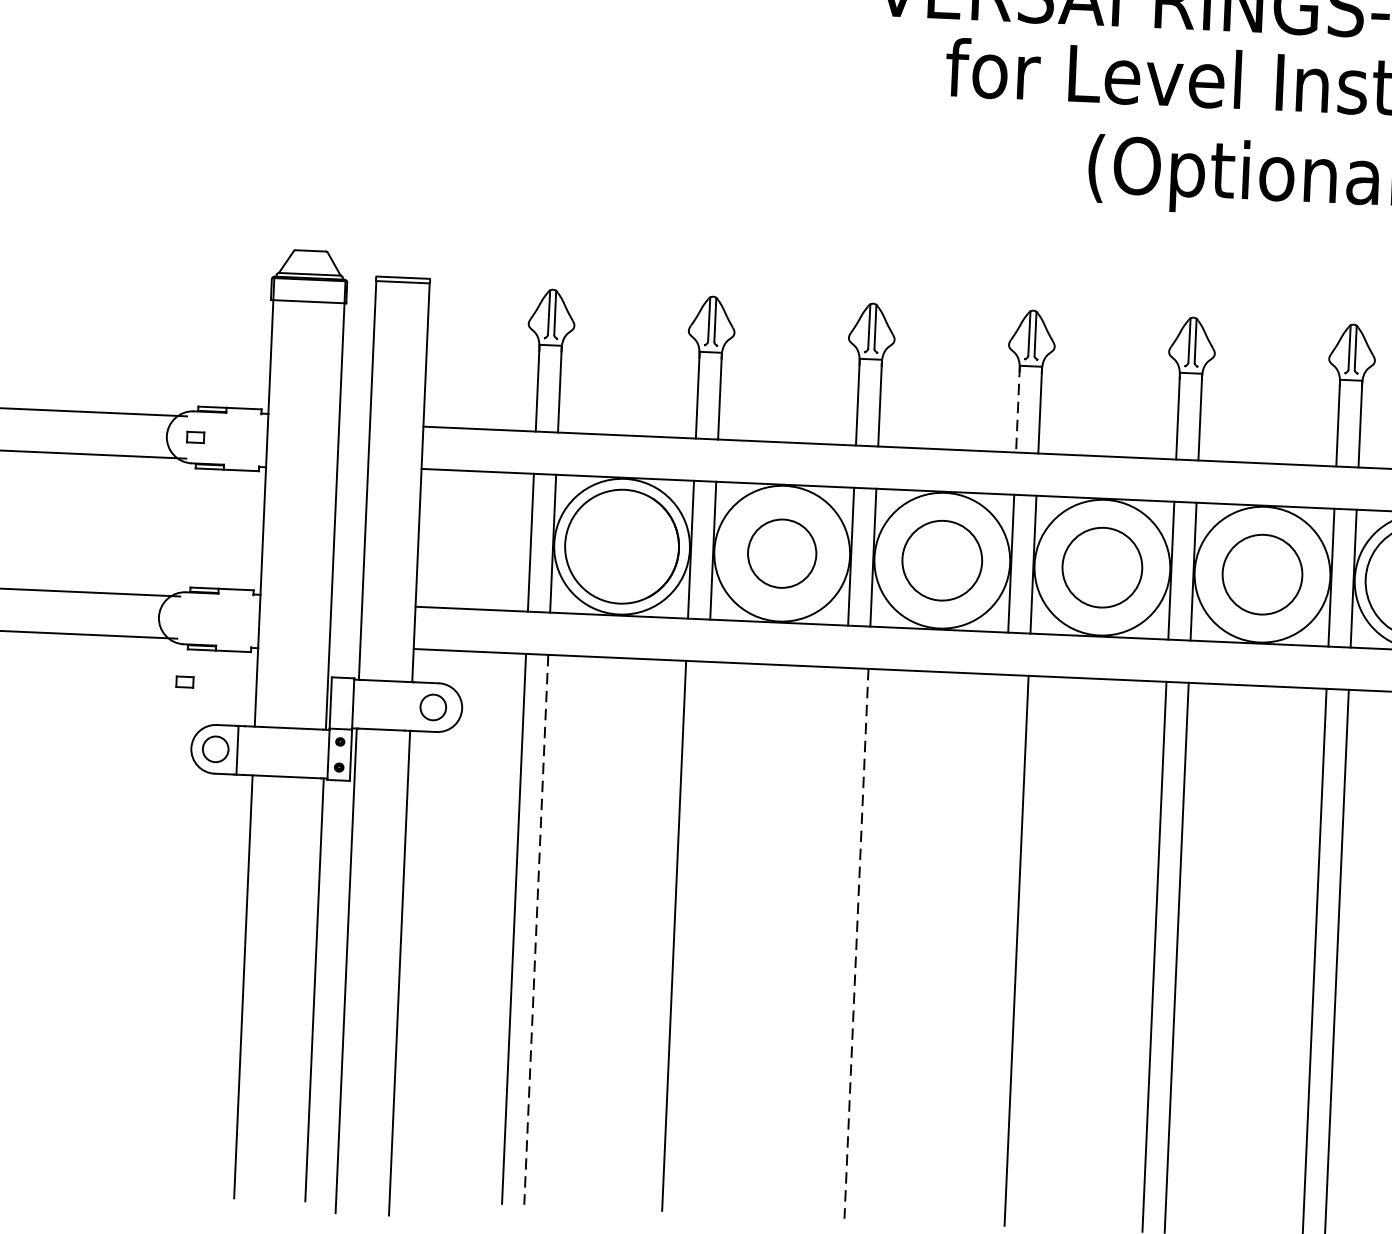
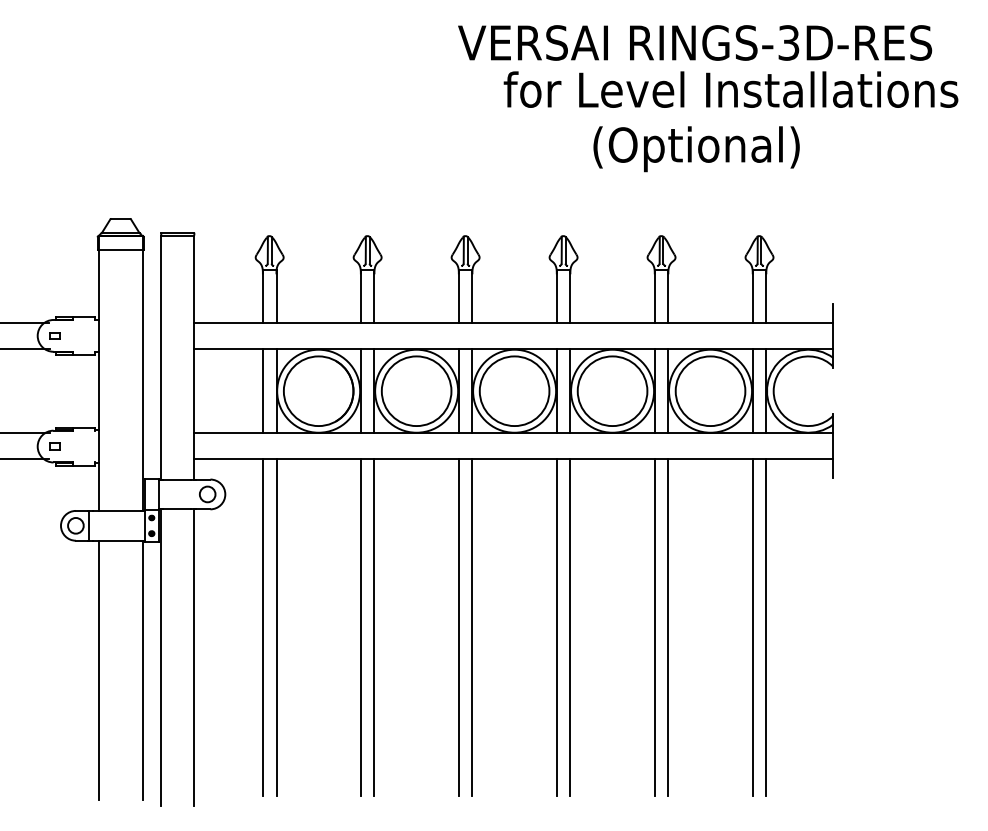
line: (1017, 408) -> (556, 296), dashed -> solid
circle: (781, 554) -> (416, 391), size x1.67
circle: (942, 561) -> (514, 391), size x1.43
circle: (1102, 568) -> (612, 391), size x1.43
circle: (1262, 575) -> (710, 391), size x1.43
part: (183, 681) -> (54, 446), moved
line: (536, 931) -> (276, 628), dashed -> solid
line: (696, 936) -> (374, 627), added
line: (833, 942) -> (458, 627), added
line: (856, 945) -> (472, 628), dashed -> solid
line: (993, 949) -> (556, 627), added

